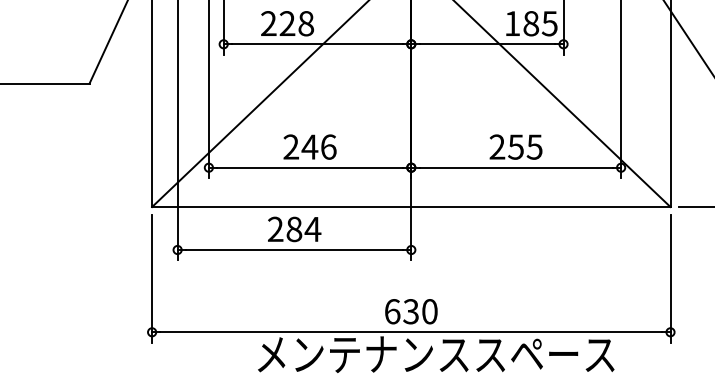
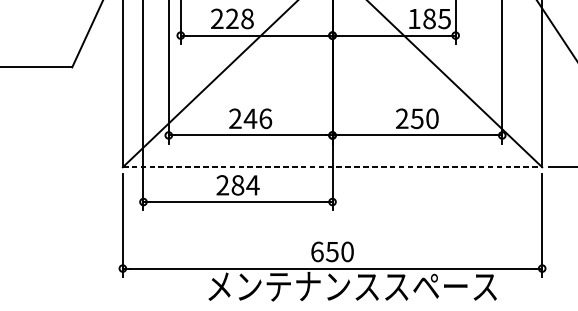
text: (534, 146) -> (432, 118), 255 -> 250
line: (411, 207) -> (332, 167), solid -> dashed
text: (410, 311) -> (331, 251), 630 -> 650

